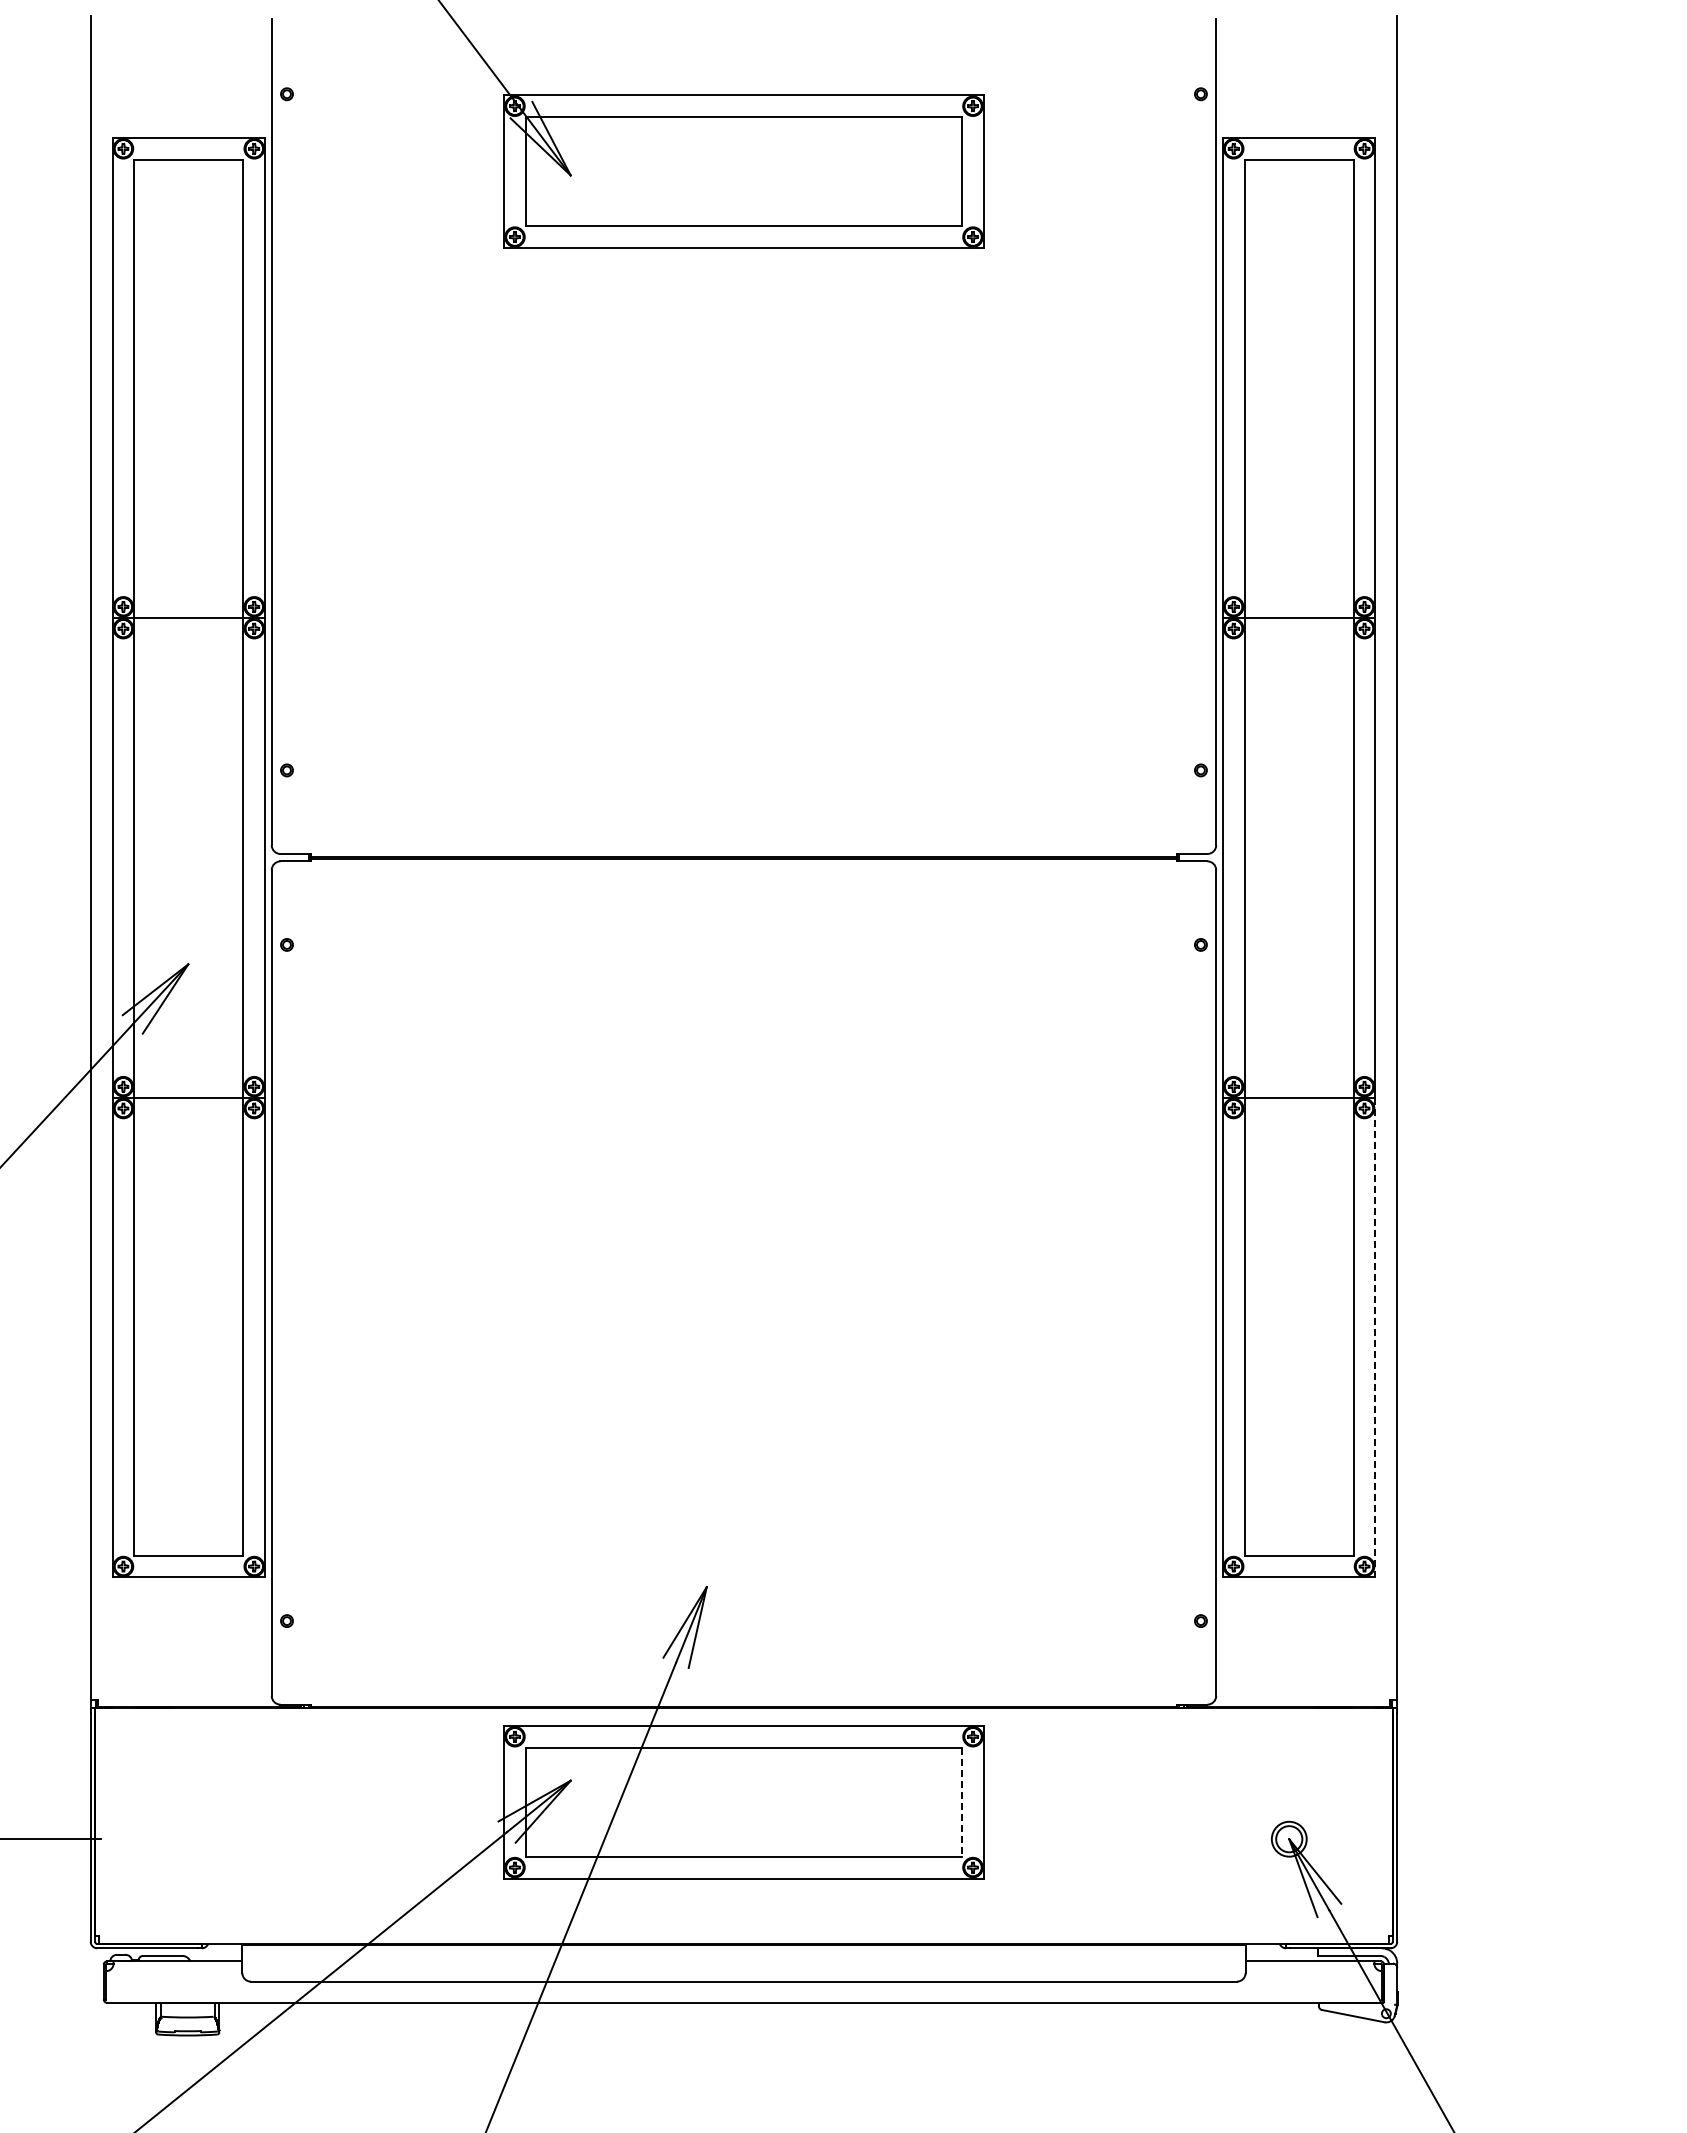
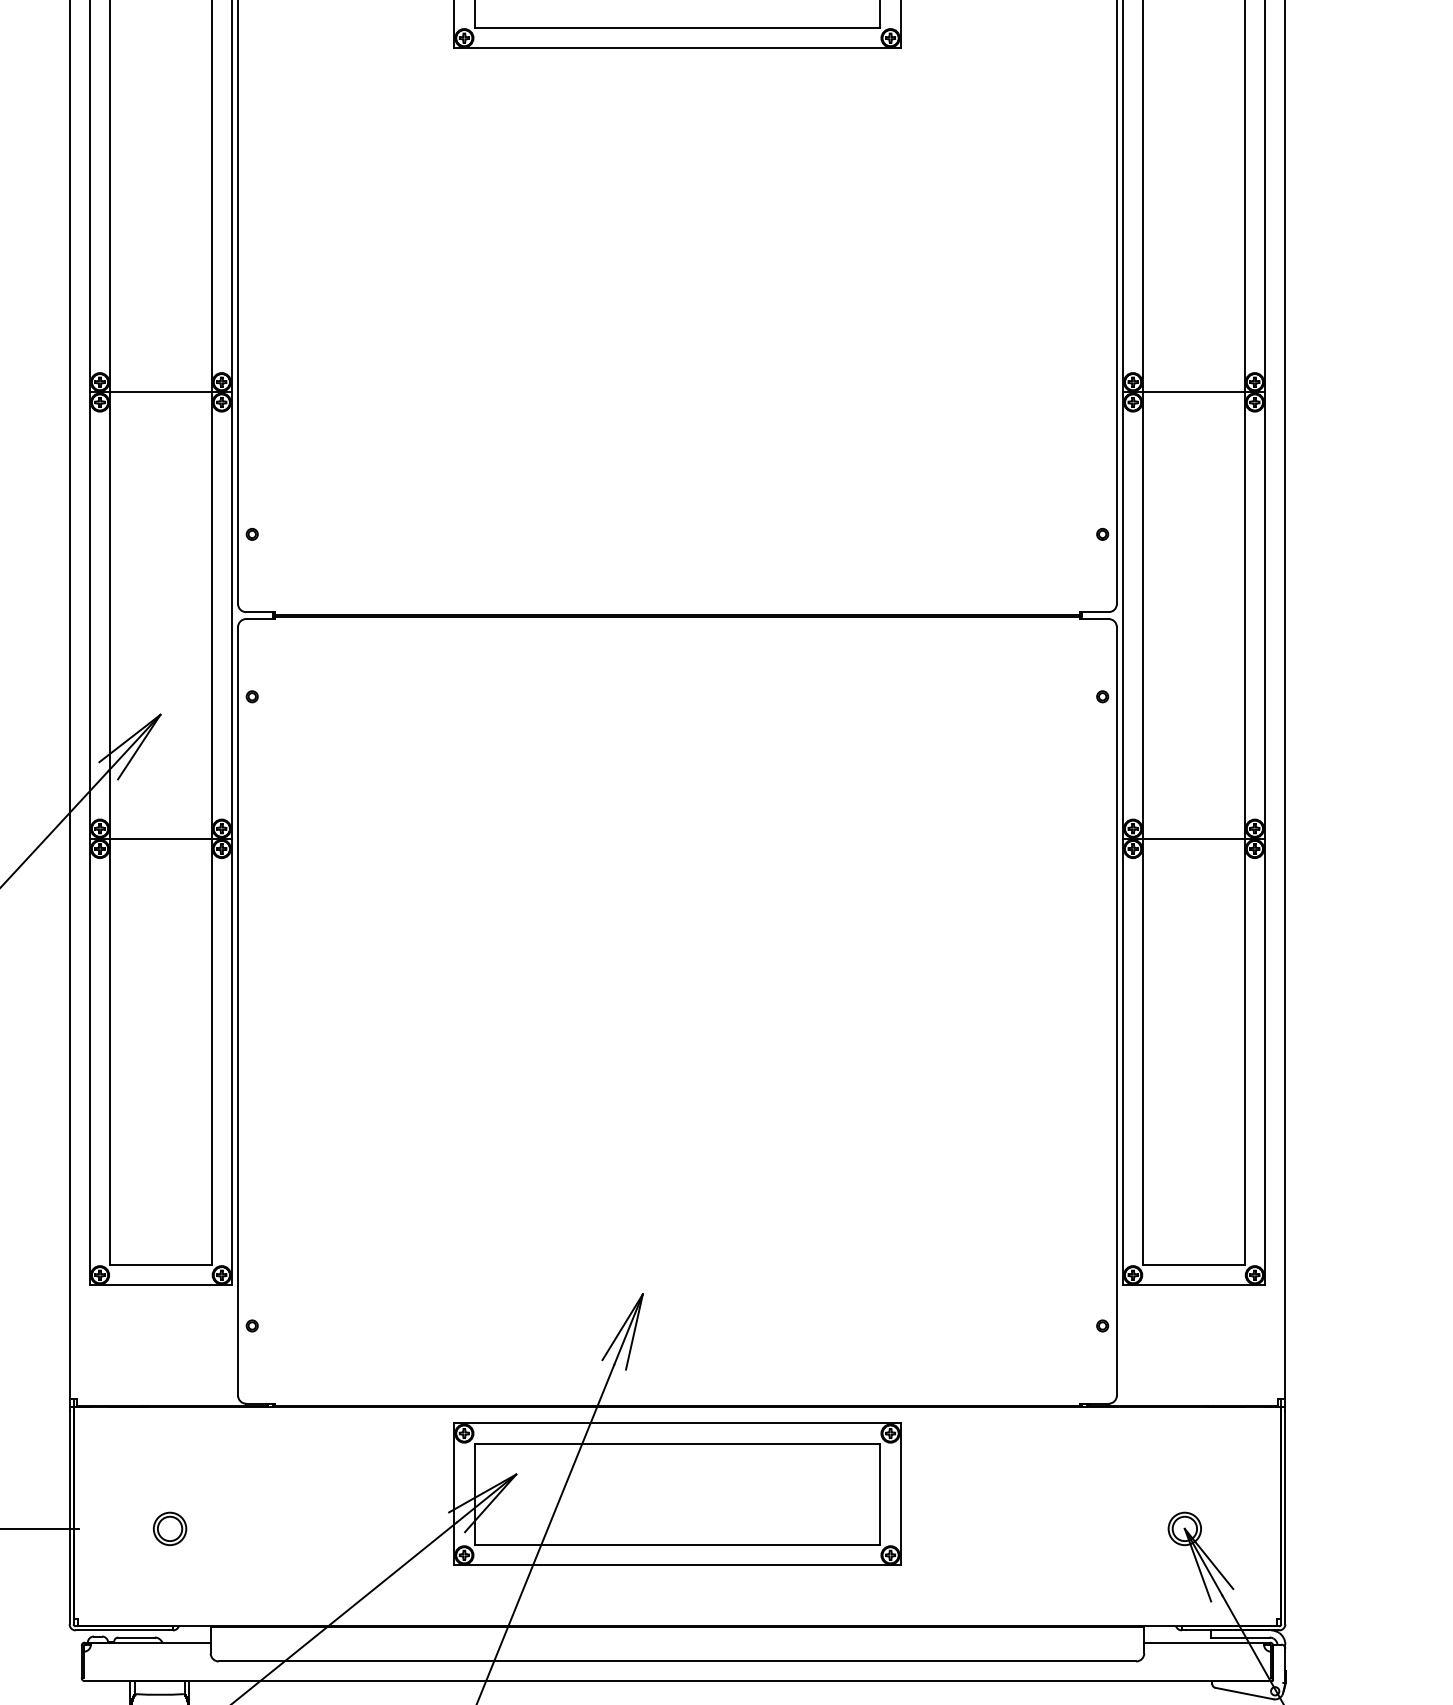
line: (1375, 1337) -> (1265, 1062), dashed -> solid
line: (962, 1802) -> (880, 1494), dashed -> solid
part: (198, 1838) -> (169, 1528), added

